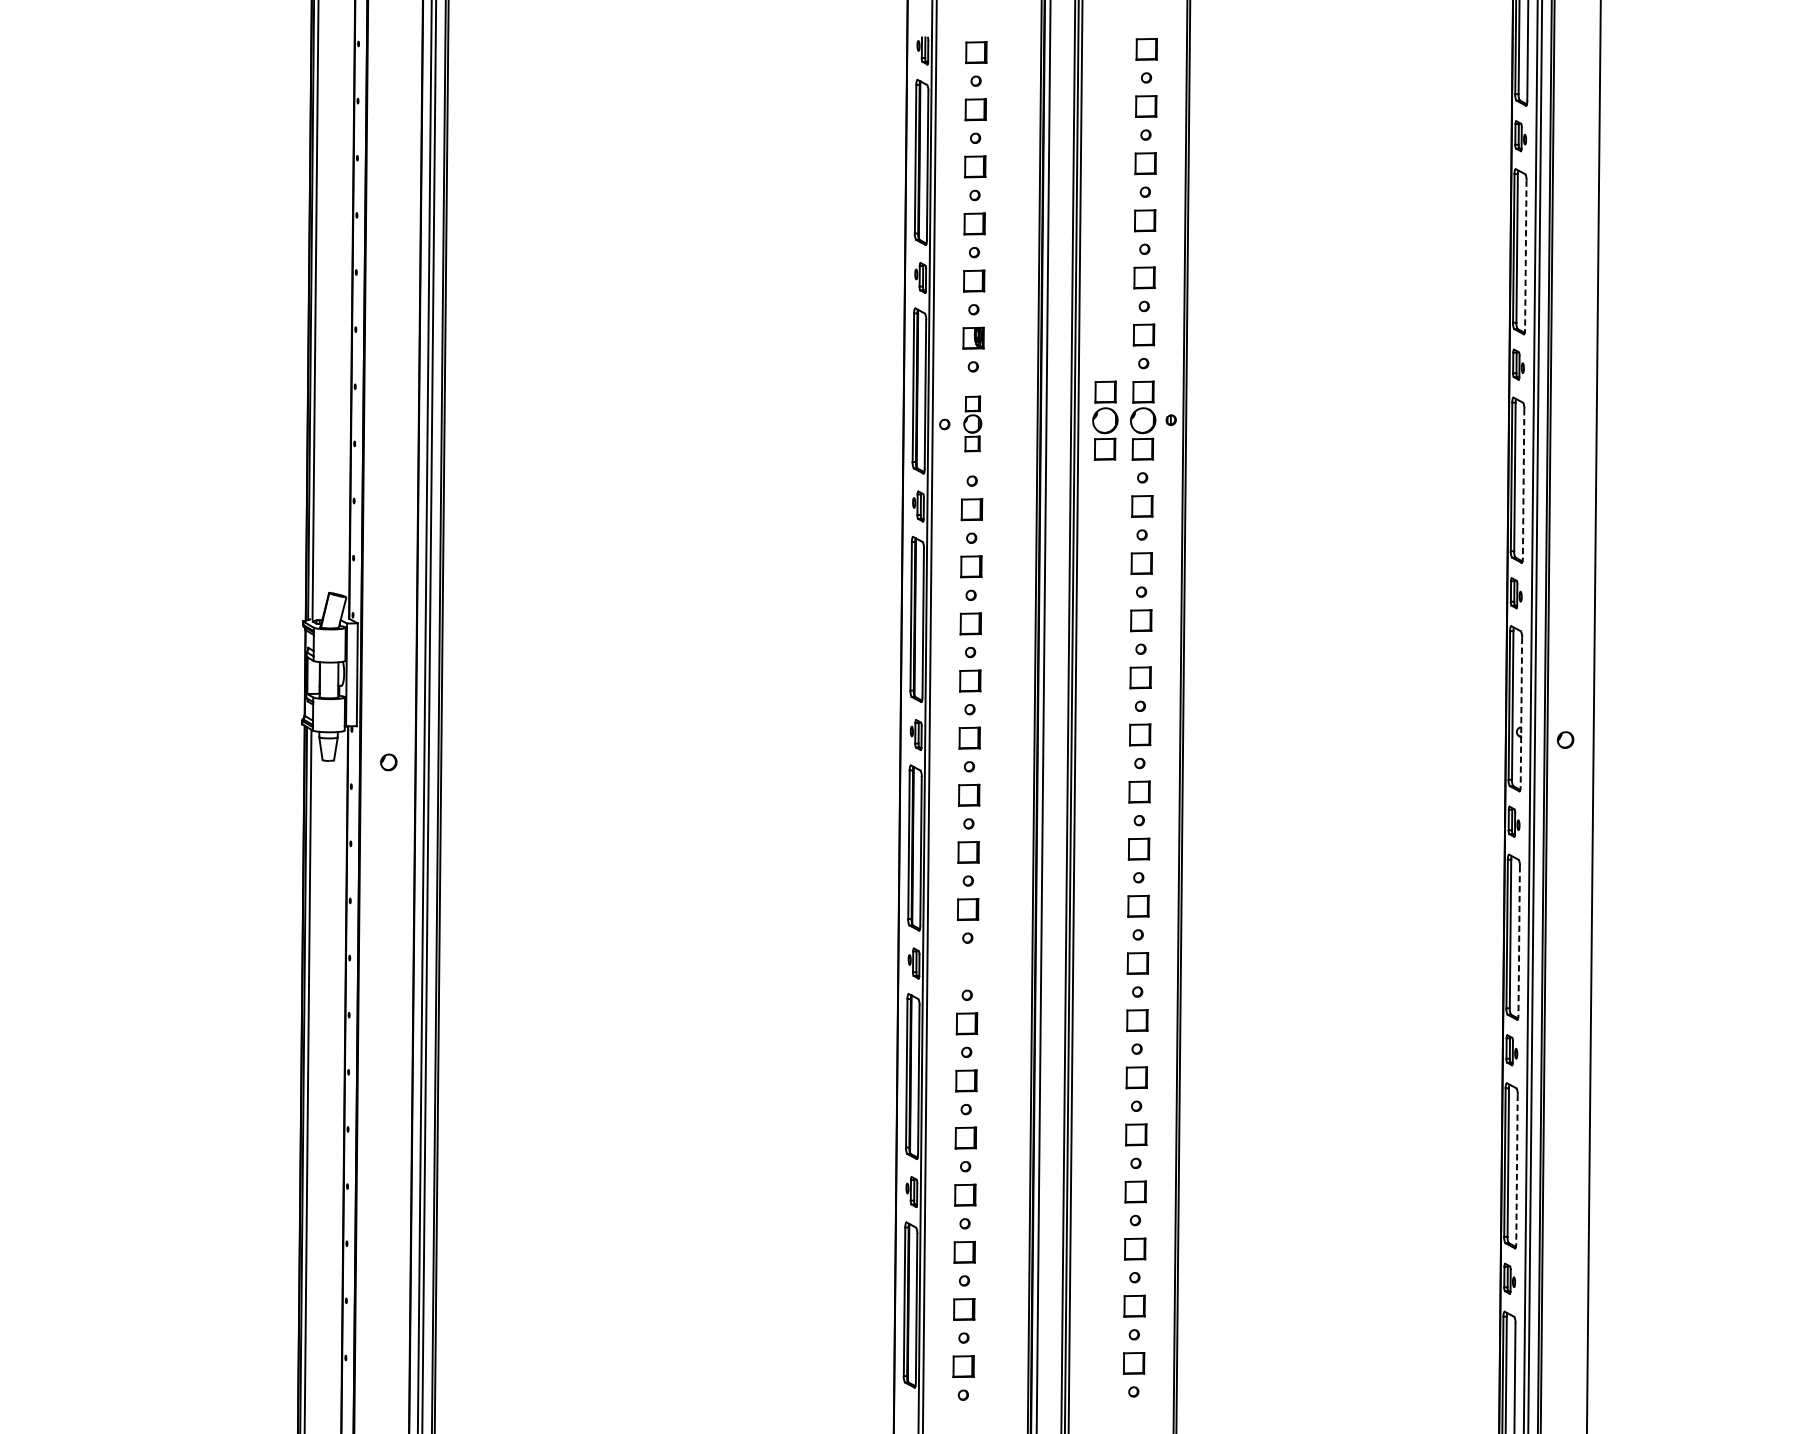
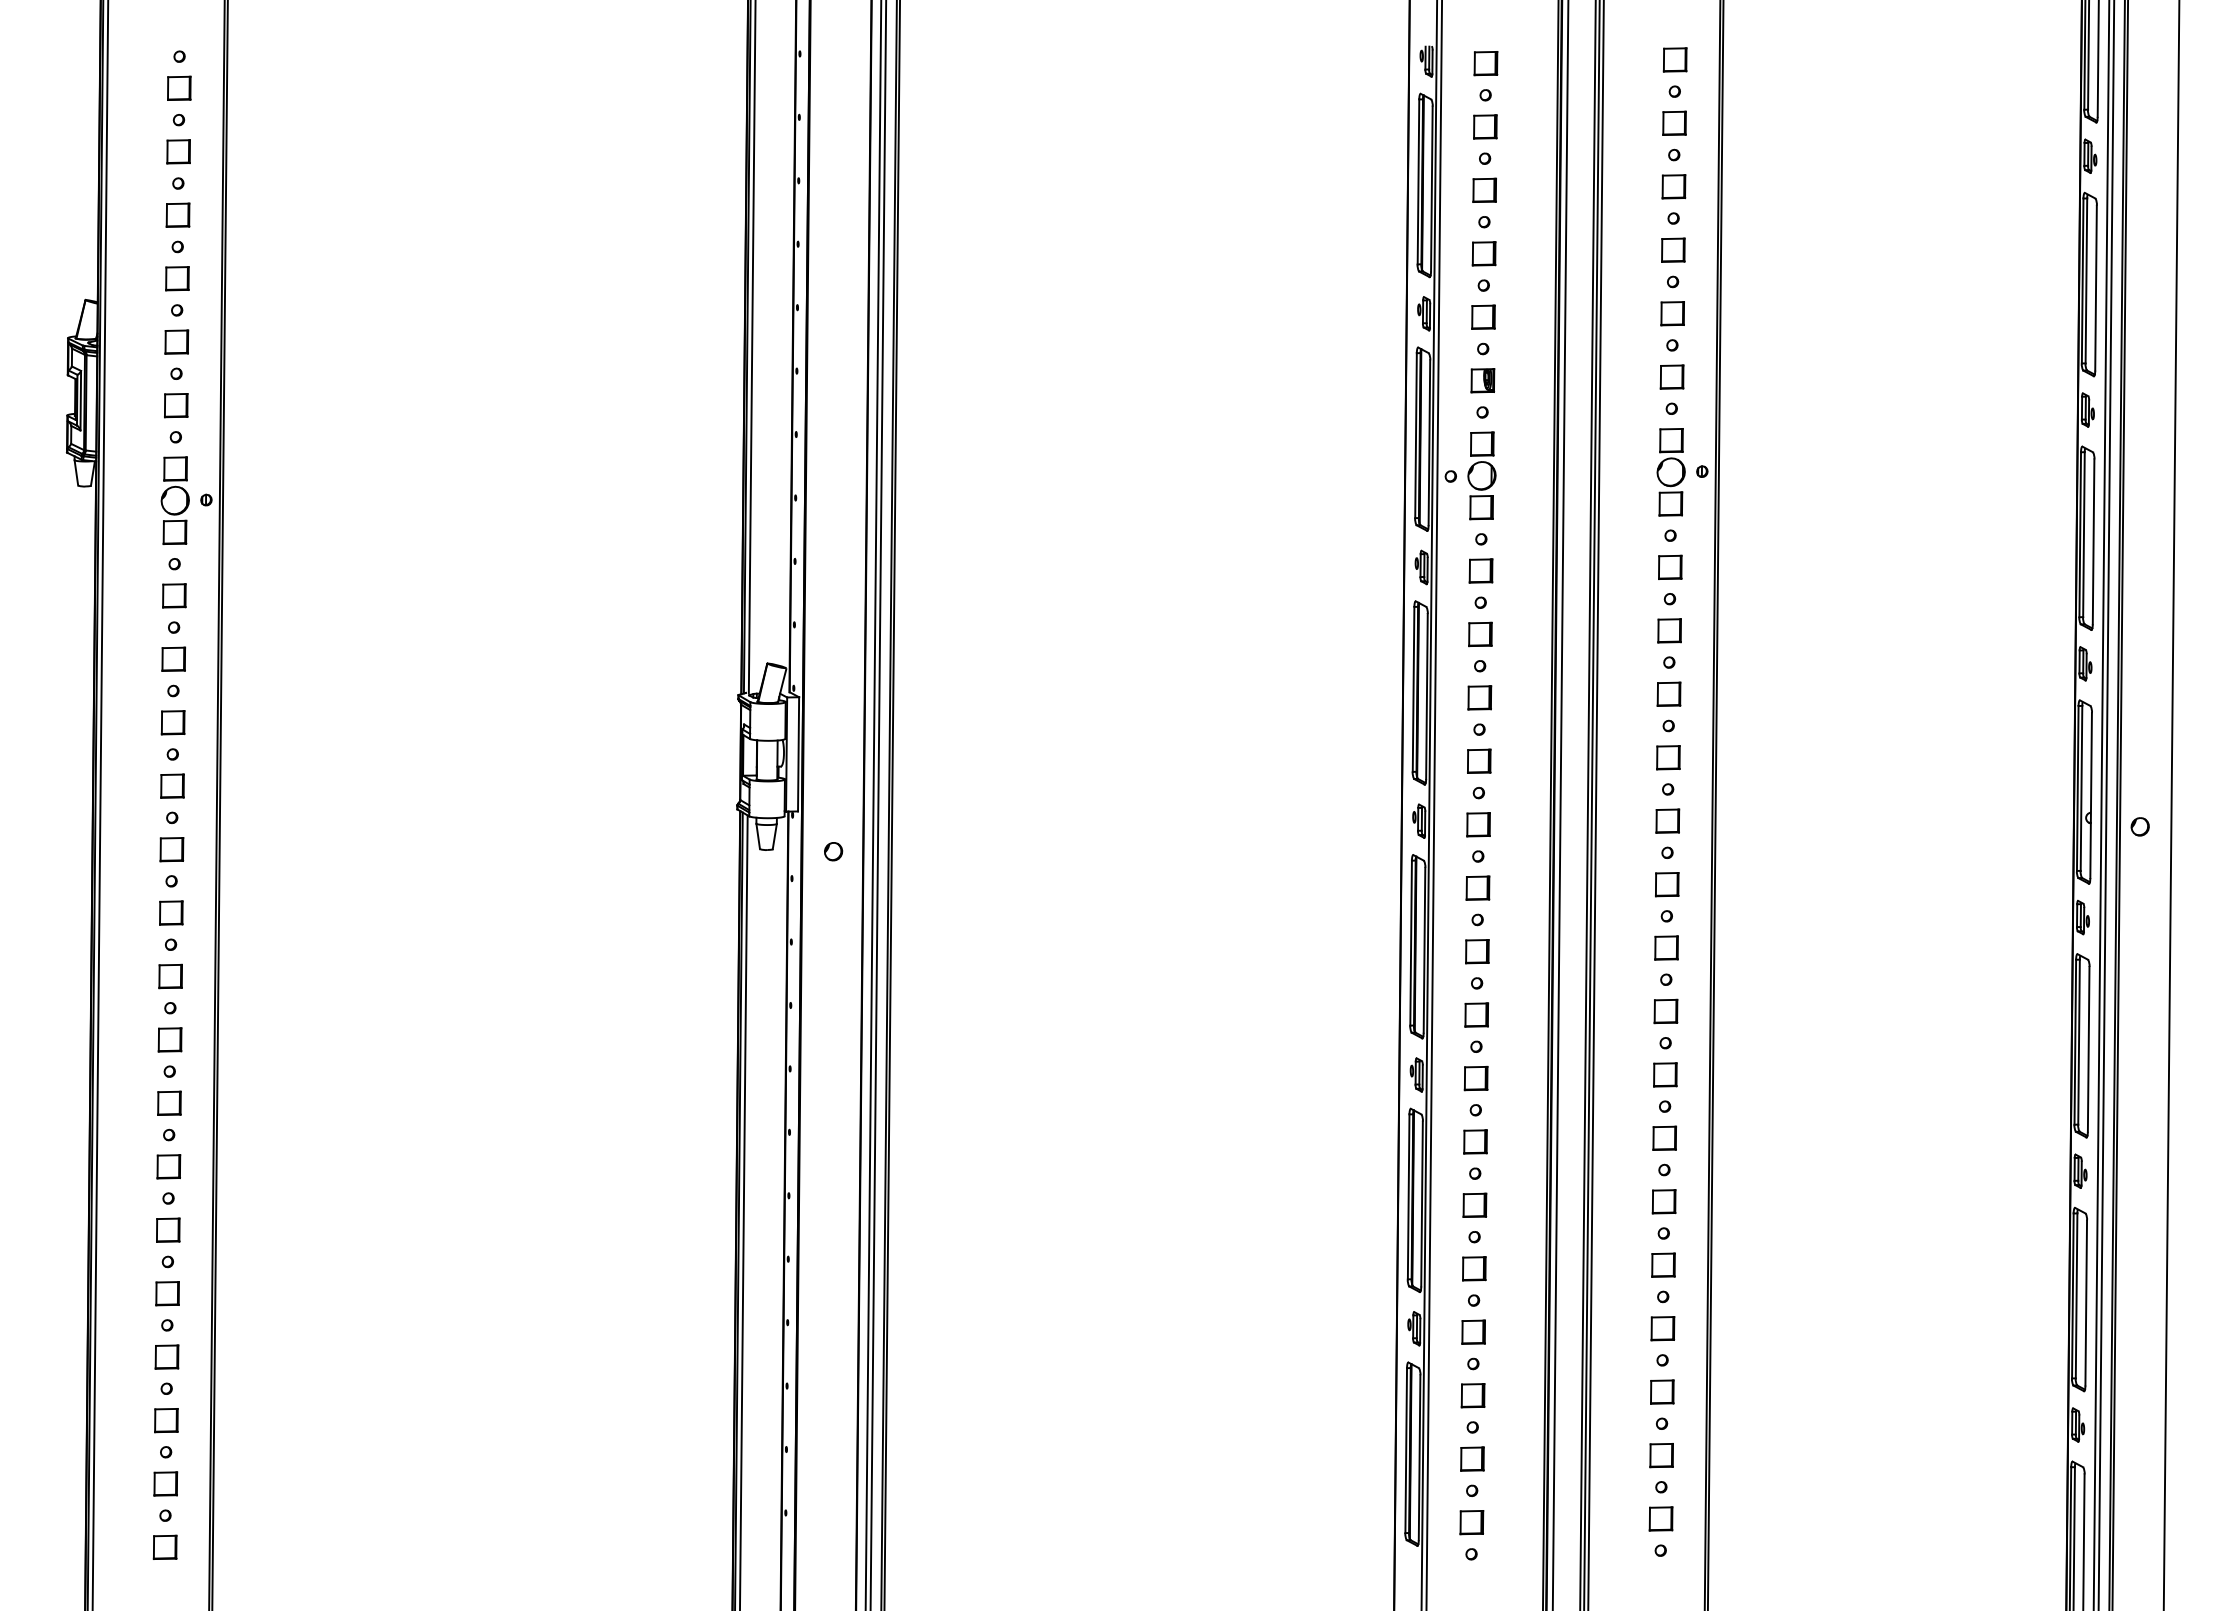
line: (1526, 255) -> (2096, 288), dashed -> solid
part: (1104, 420) -> (1628, 472), removed
part: (972, 423) -> (1481, 475), size x1.43
line: (1523, 483) -> (2093, 542), dashed -> solid
line: (1521, 712) -> (2091, 796), dashed -> solid
line: (1519, 940) -> (2088, 1049), dashed -> solid
part: (966, 966) -> (1475, 1078), added
line: (1517, 1169) -> (2086, 1303), dashed -> solid

